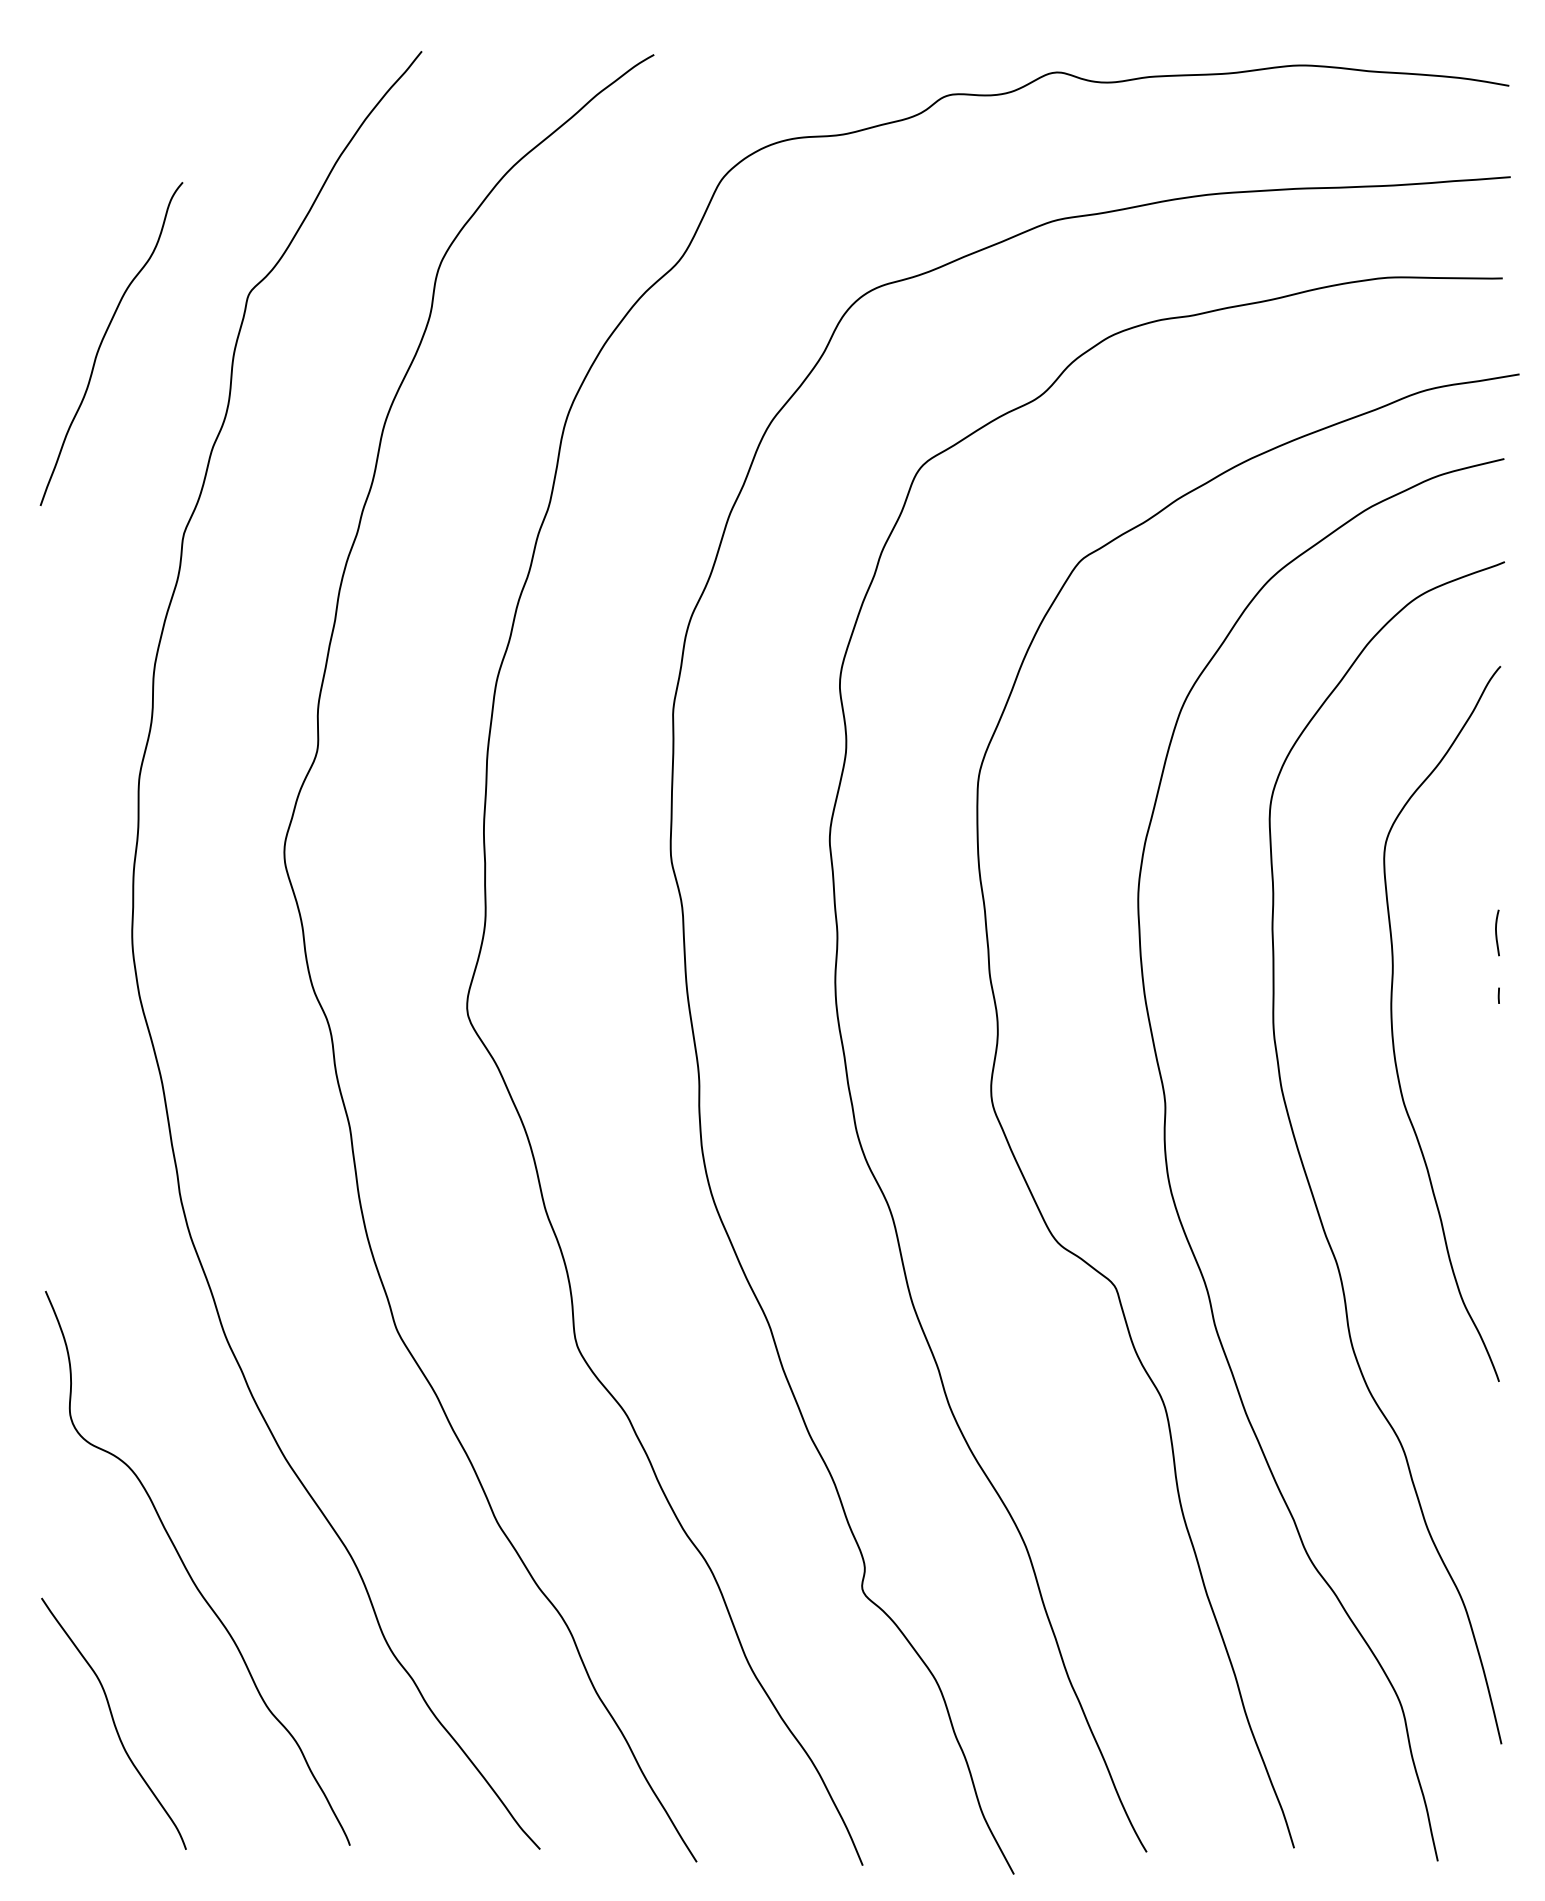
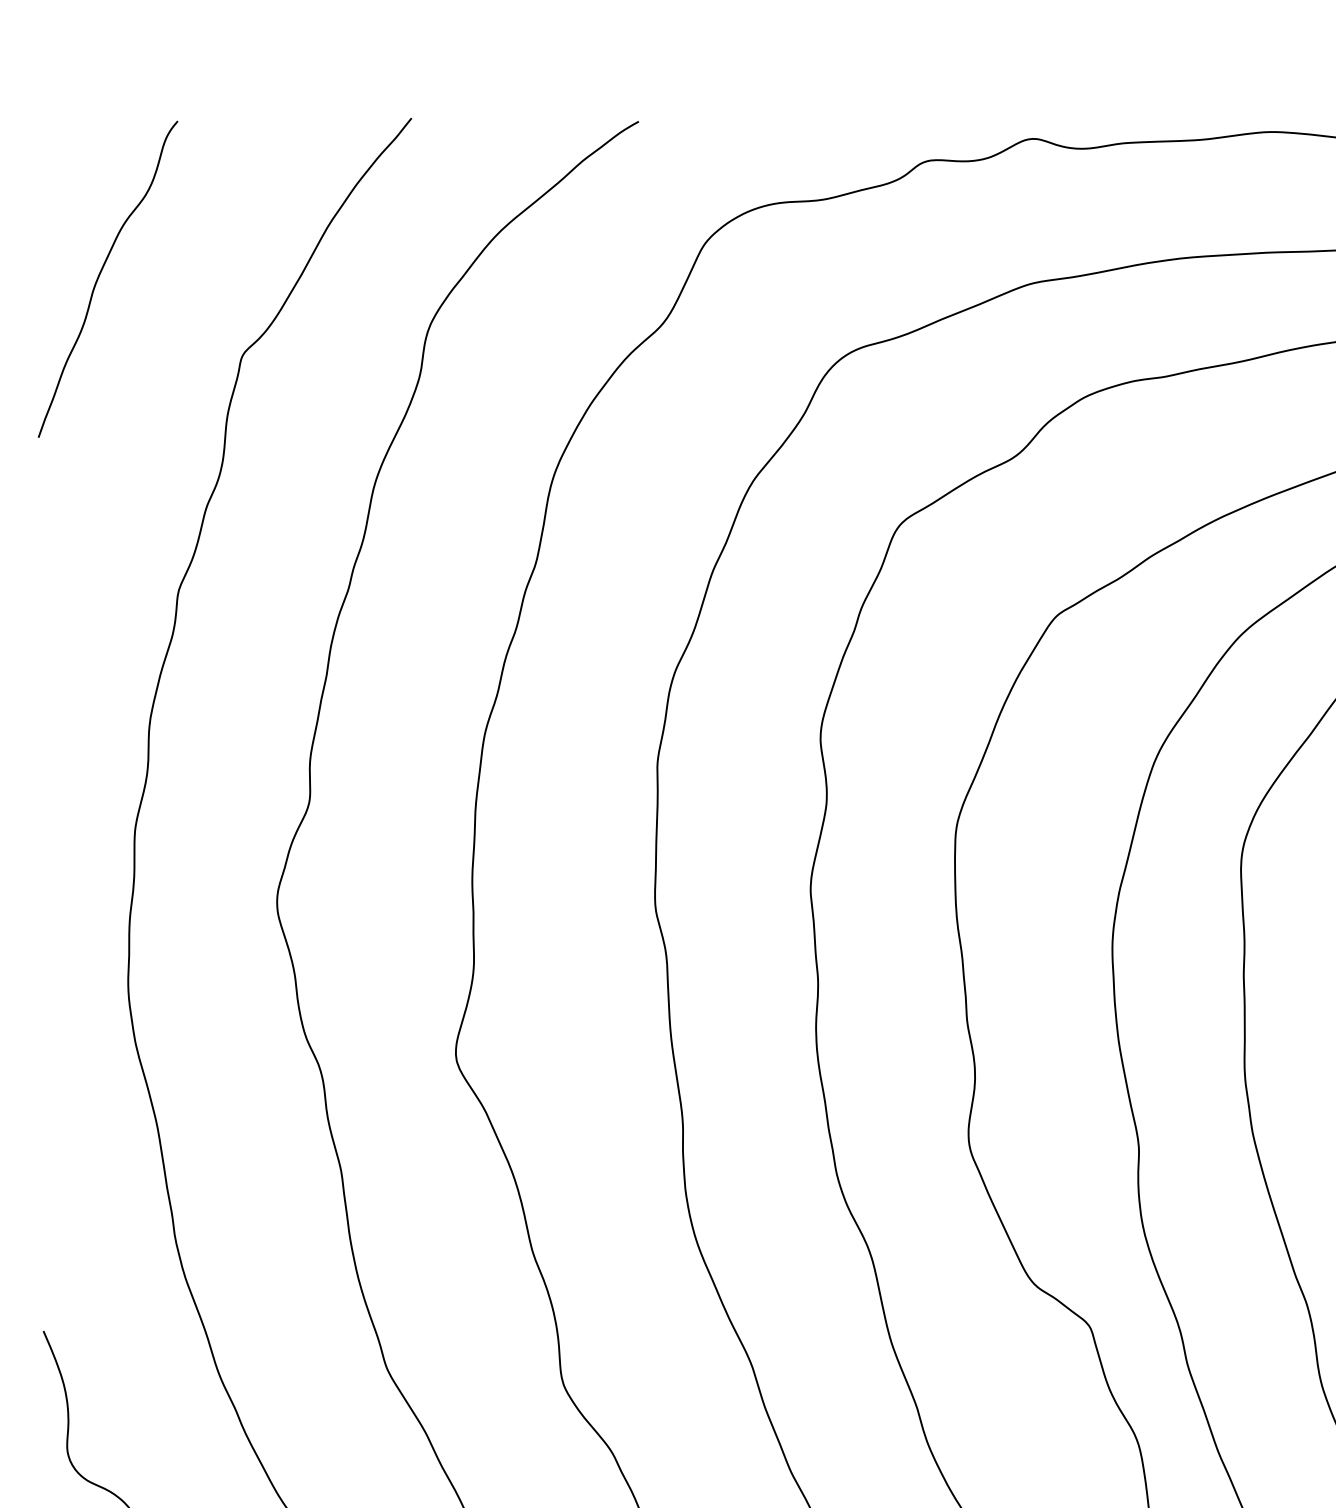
curve: (103, 340) -> (100, 275), moved

